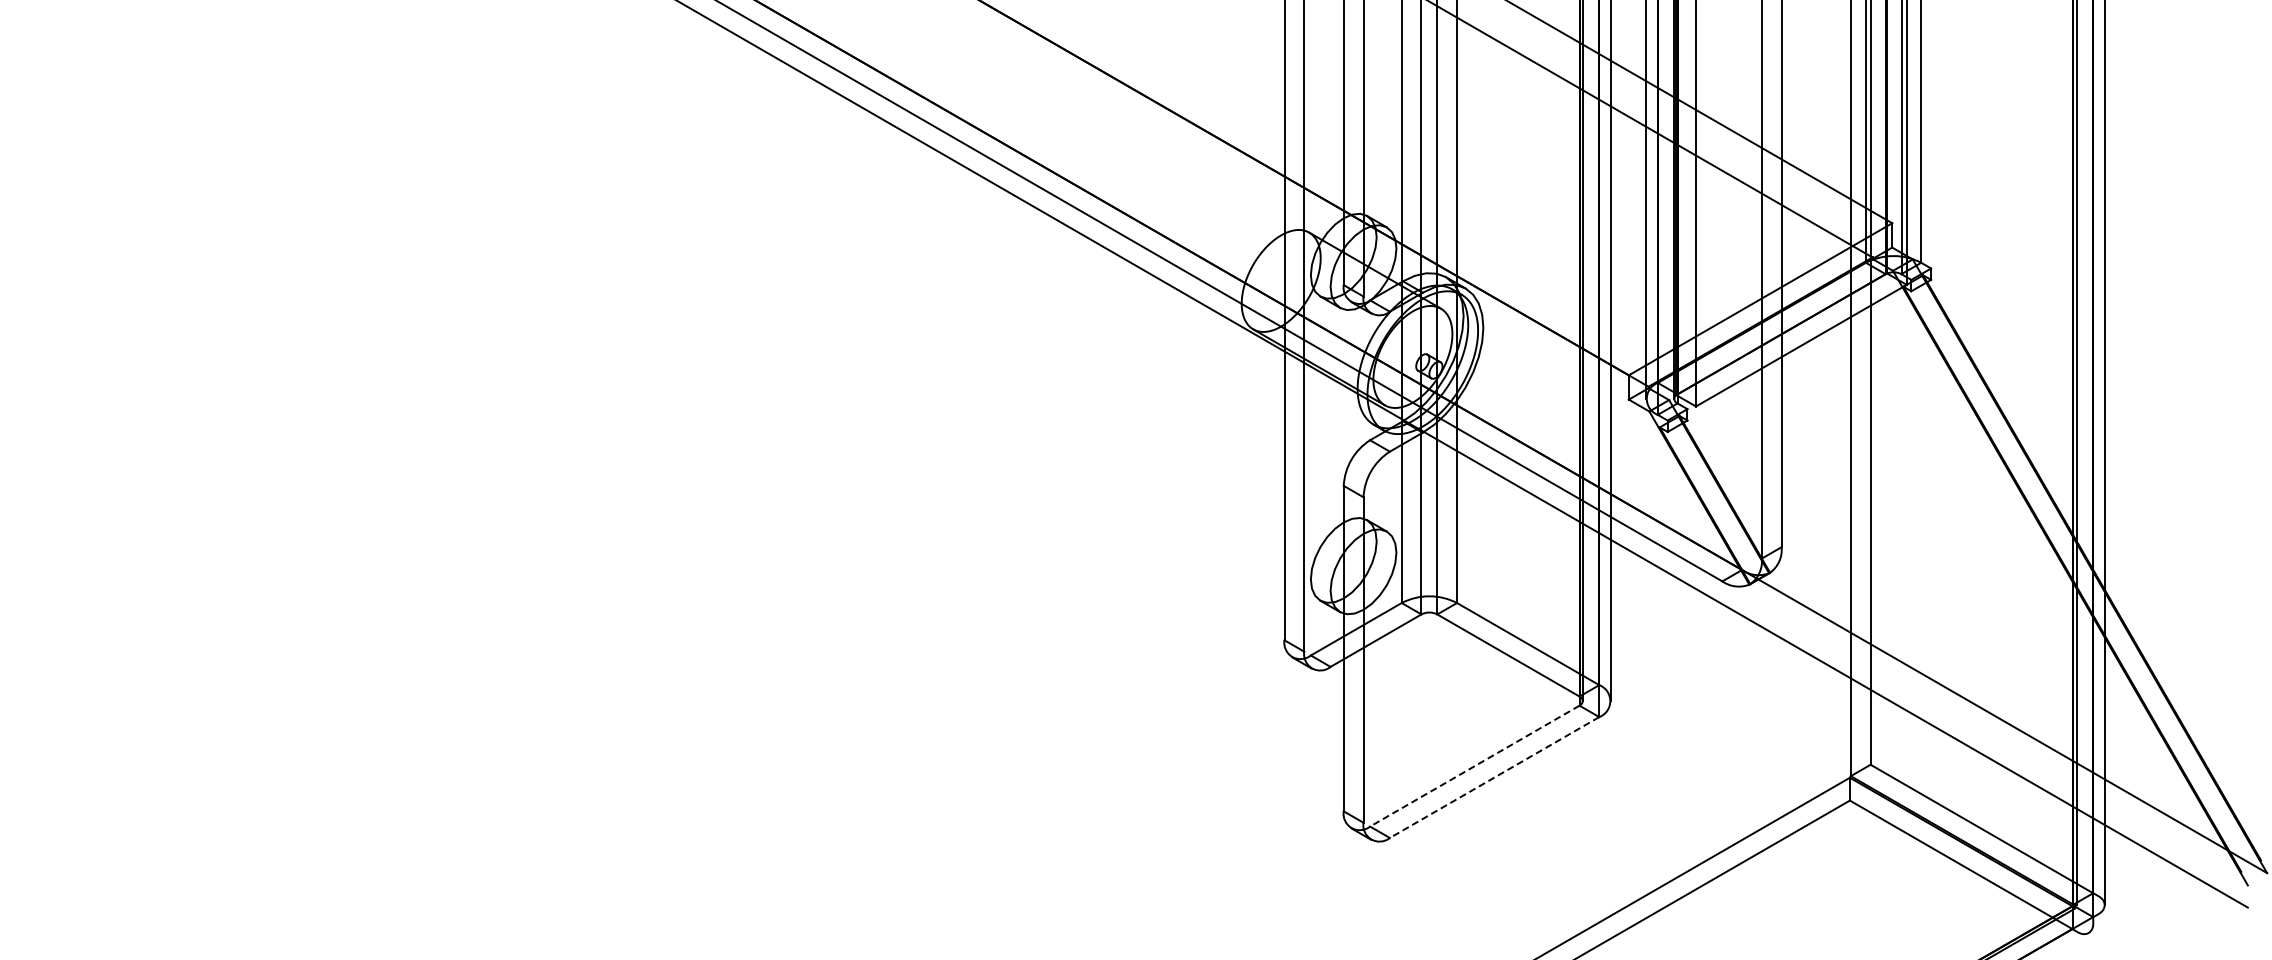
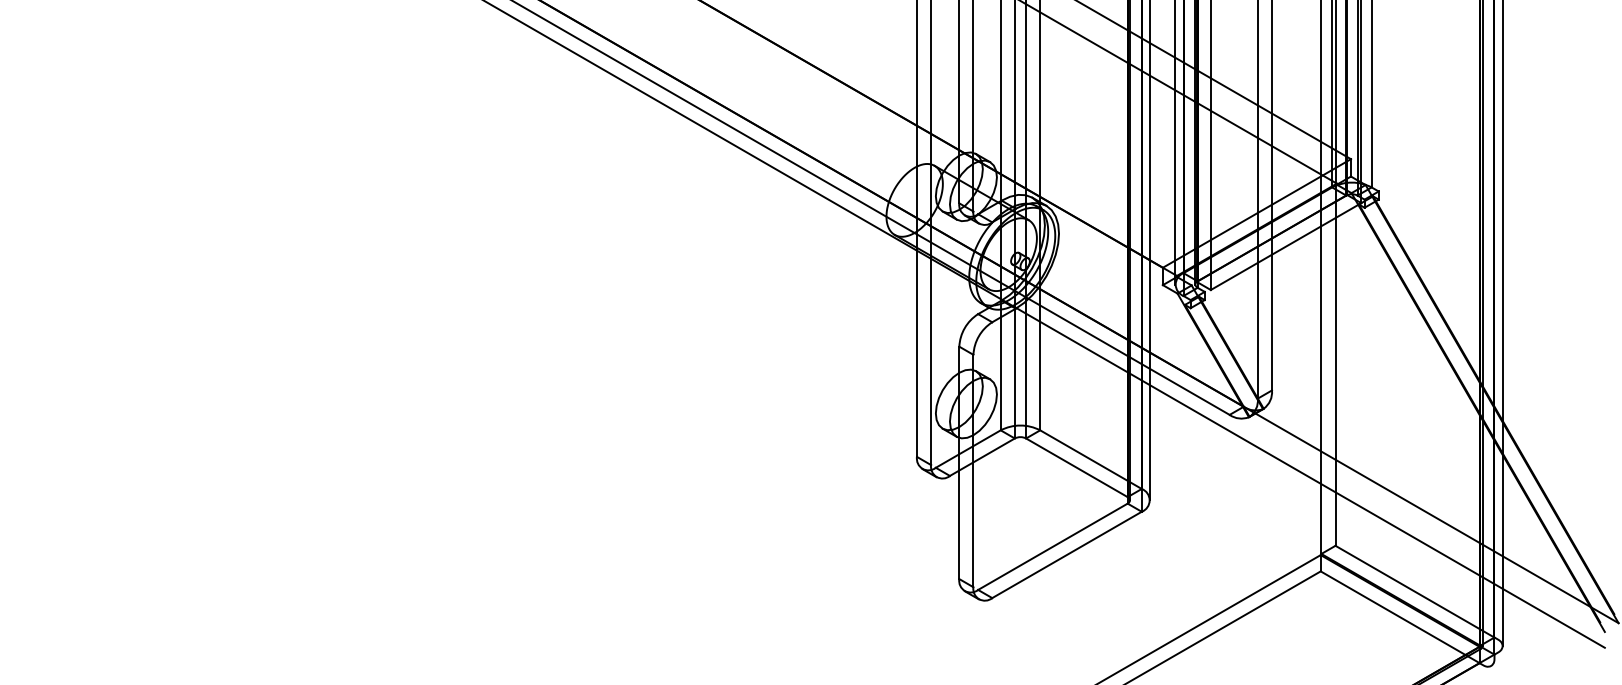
line: (1474, 766) -> (1052, 547), dashed -> solid
line: (1494, 777) -> (1066, 554), dashed -> solid

